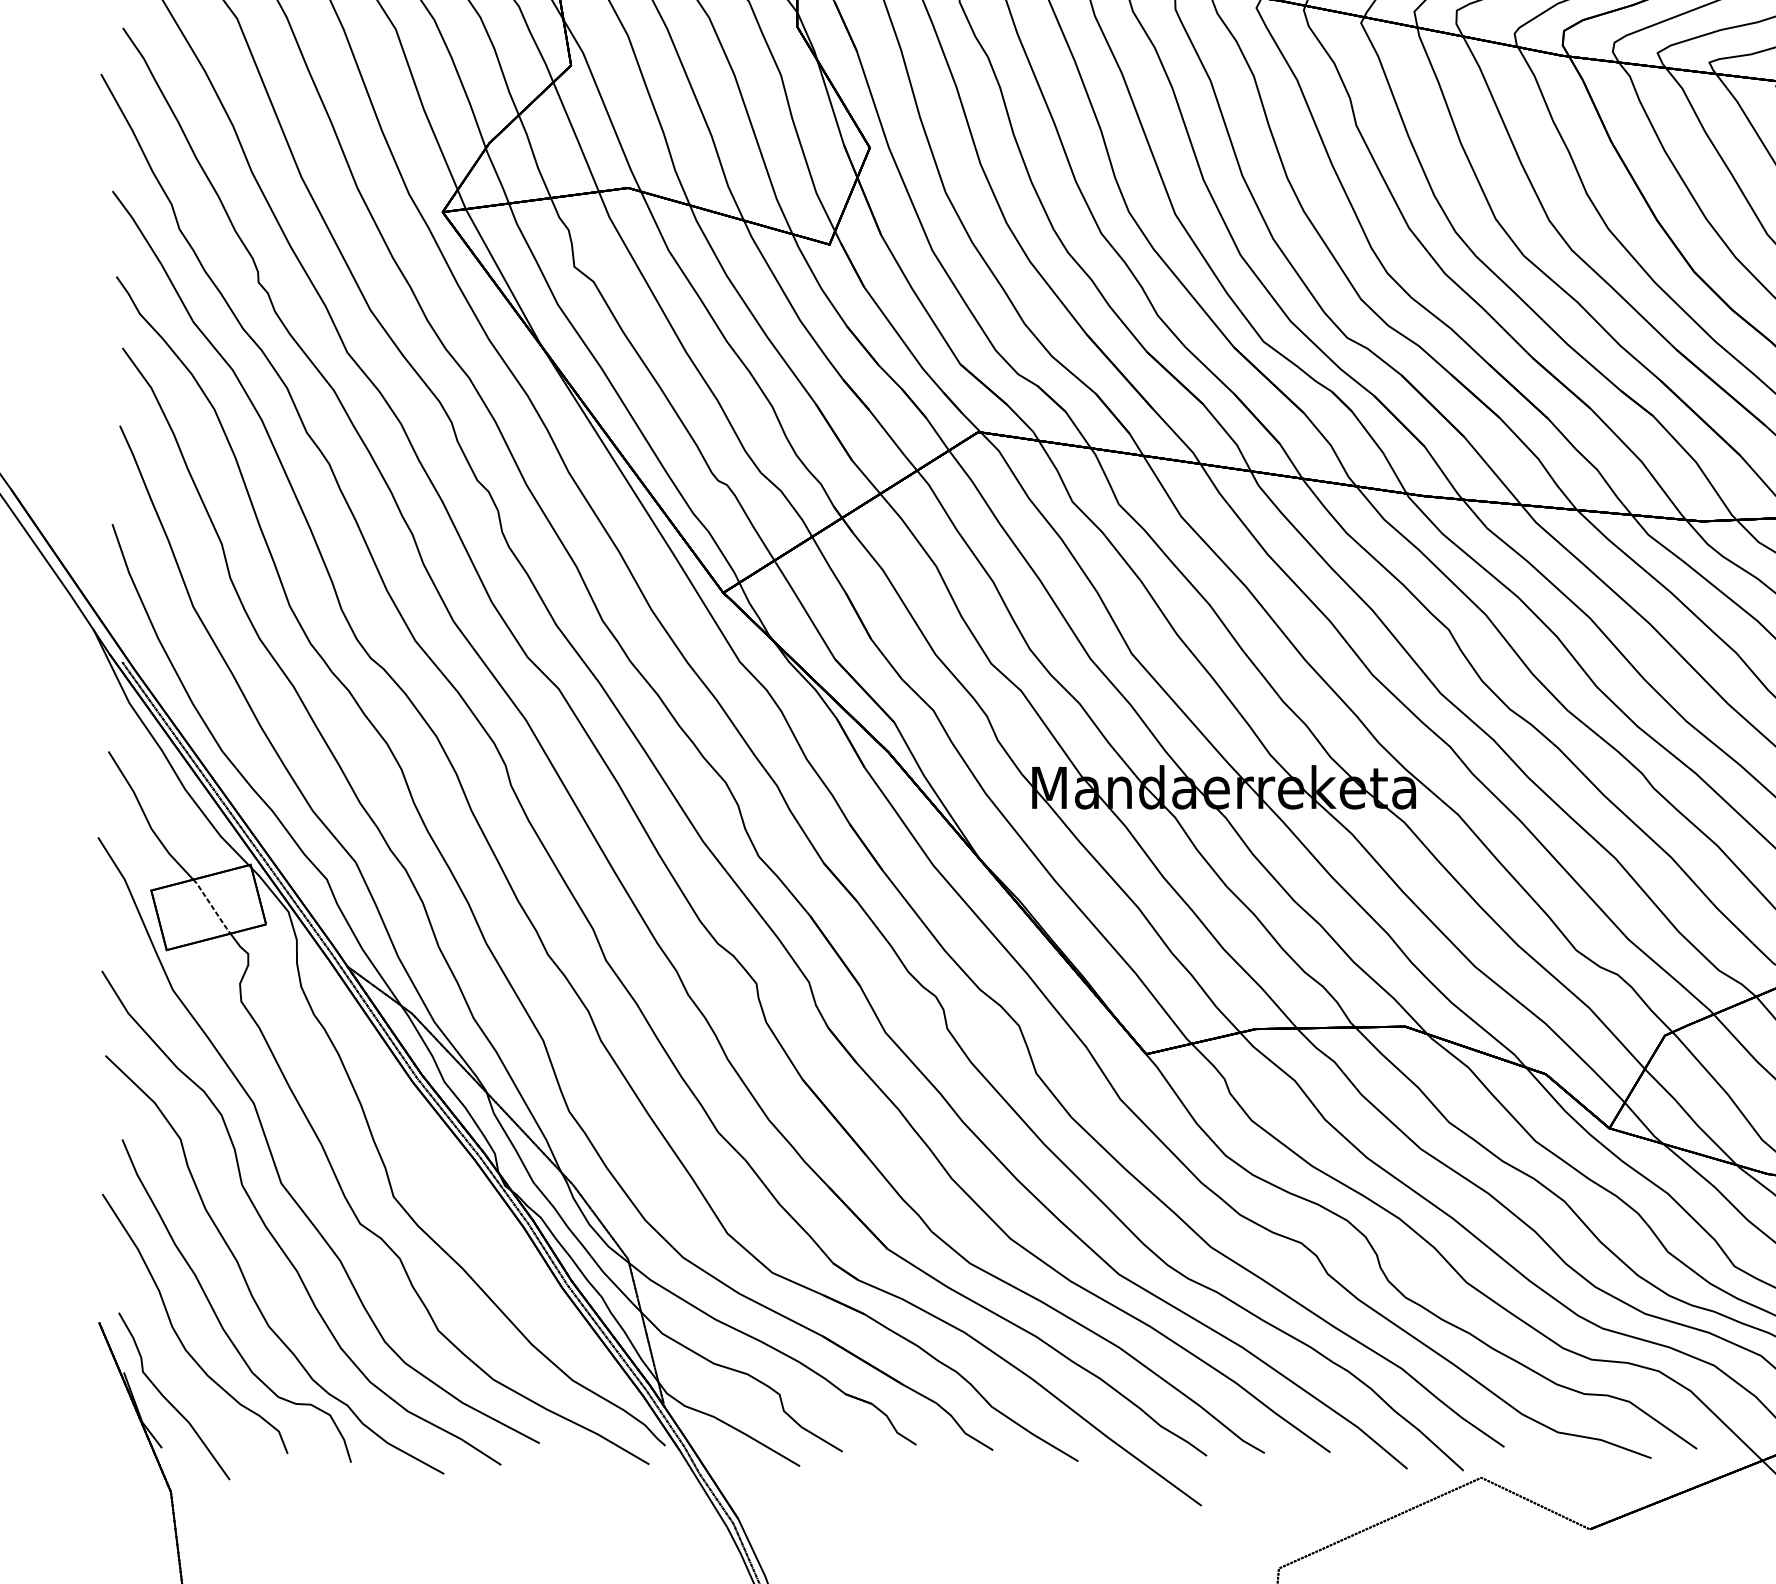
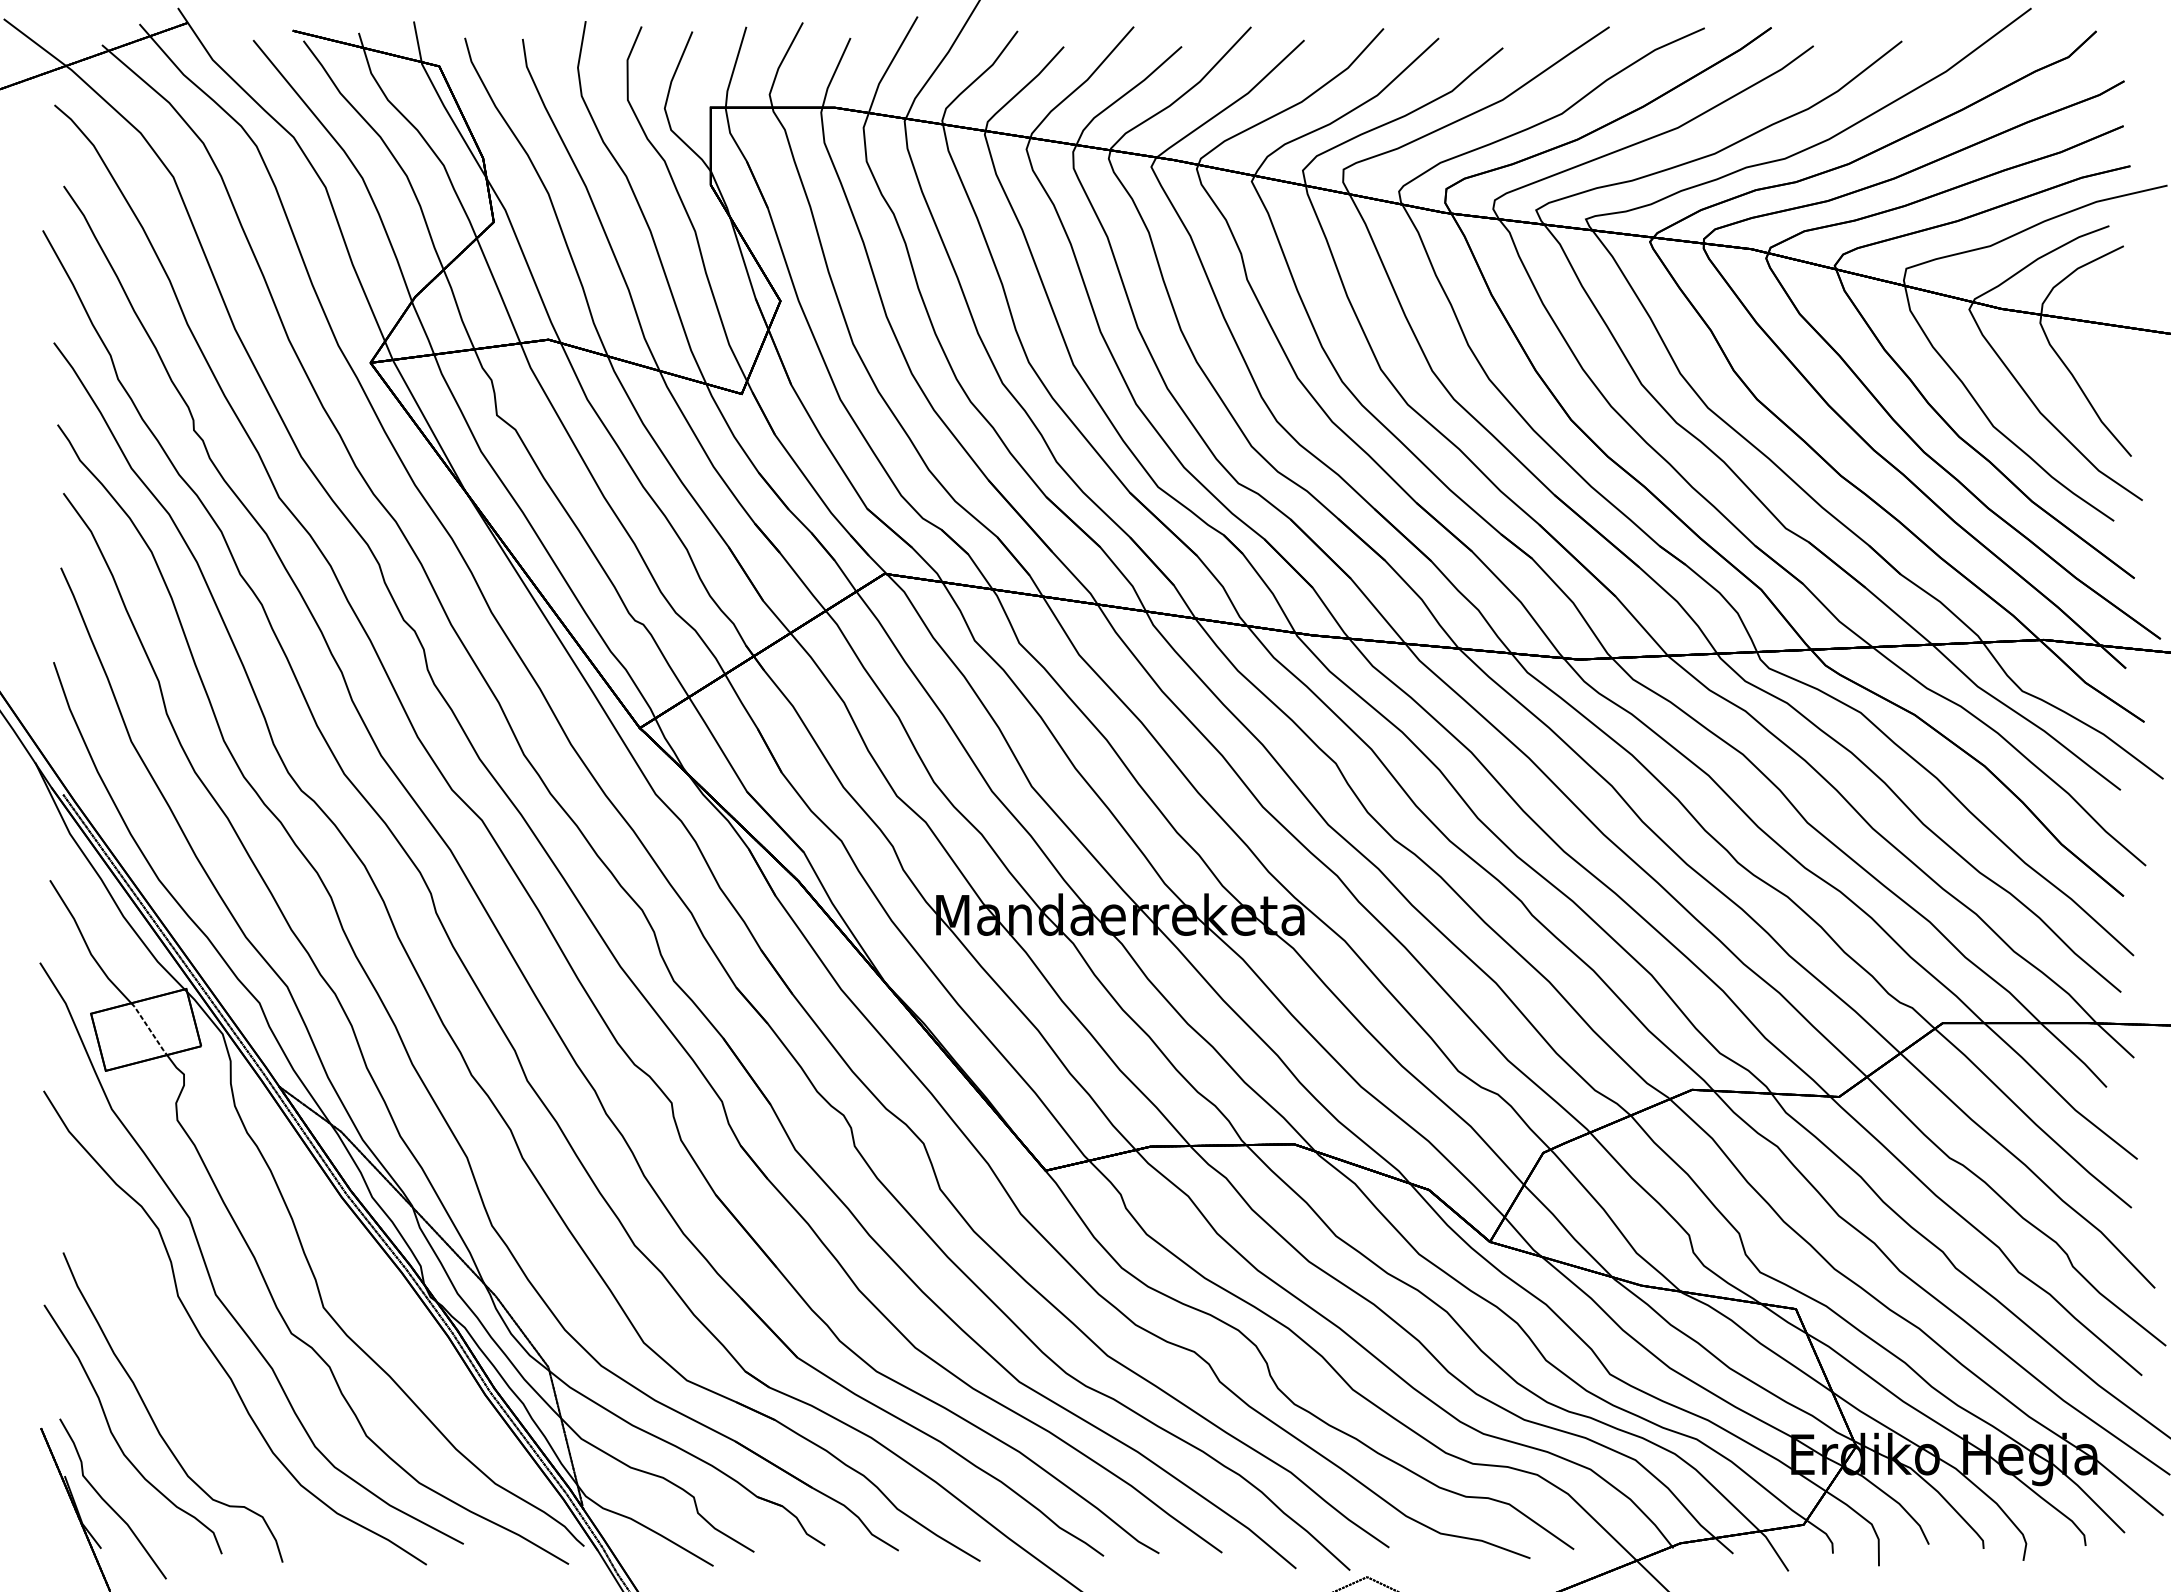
part: (245, 1278) -> (181, 1385), removed

